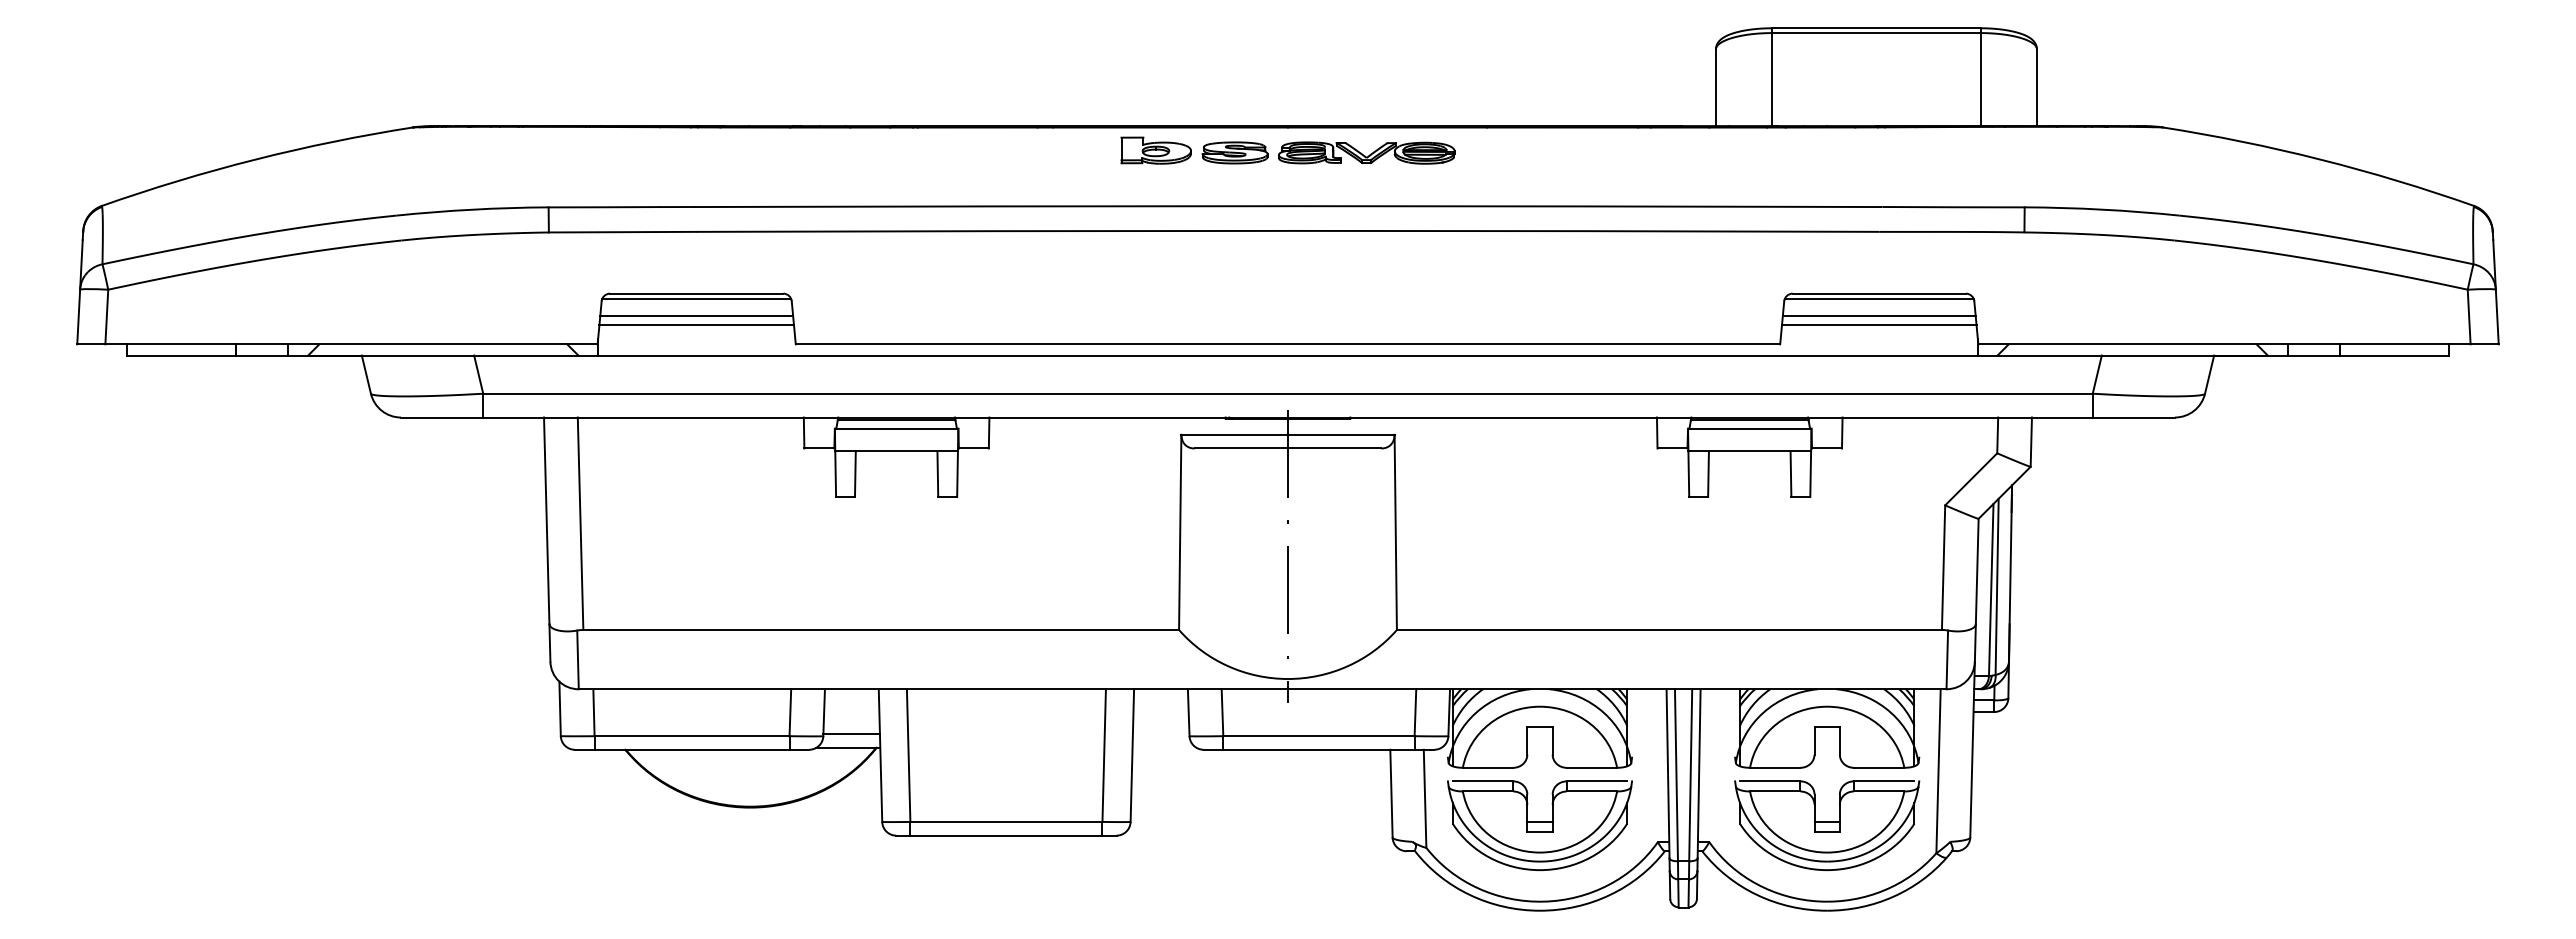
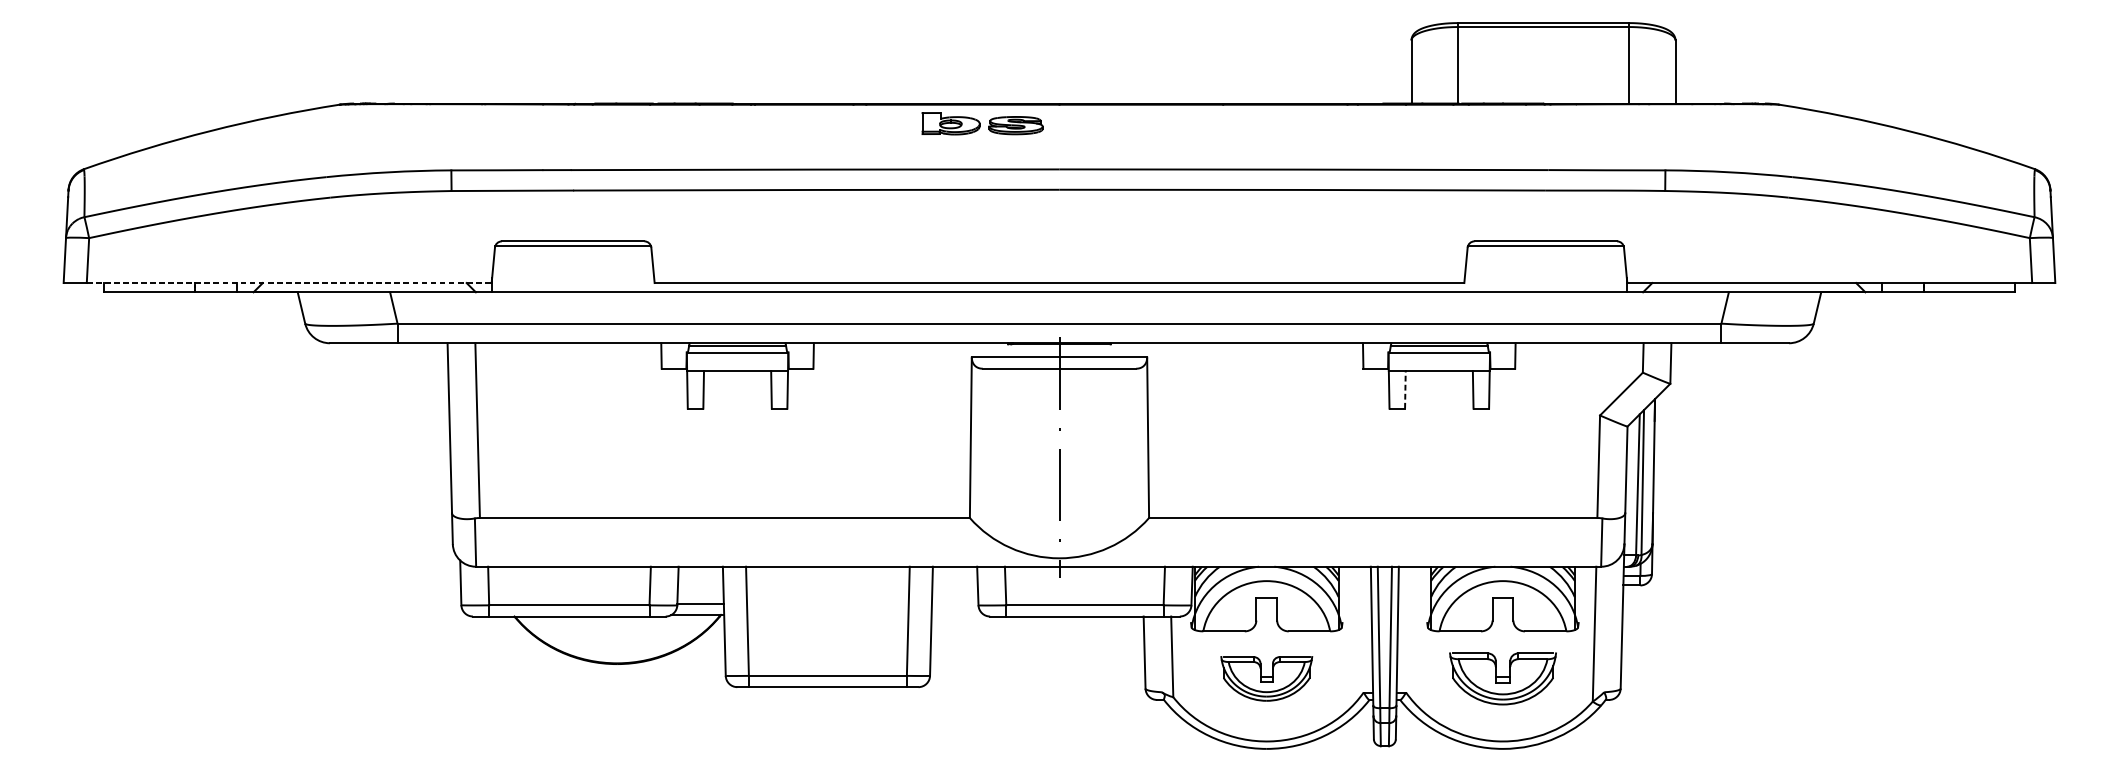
part: (1366, 152) -> (1124, 125), removed
line: (696, 316) -> (572, 260), removed
line: (1878, 316) -> (1545, 260), removed
line: (696, 324) -> (572, 266), removed
line: (1879, 324) -> (1546, 266), removed
line: (352, 344) -> (290, 283), solid -> dashed
line: (1708, 474) -> (1405, 390), solid -> dashed
part: (1539, 825) -> (1266, 678), size x0.6
part: (1827, 825) -> (1503, 678), size x0.7

